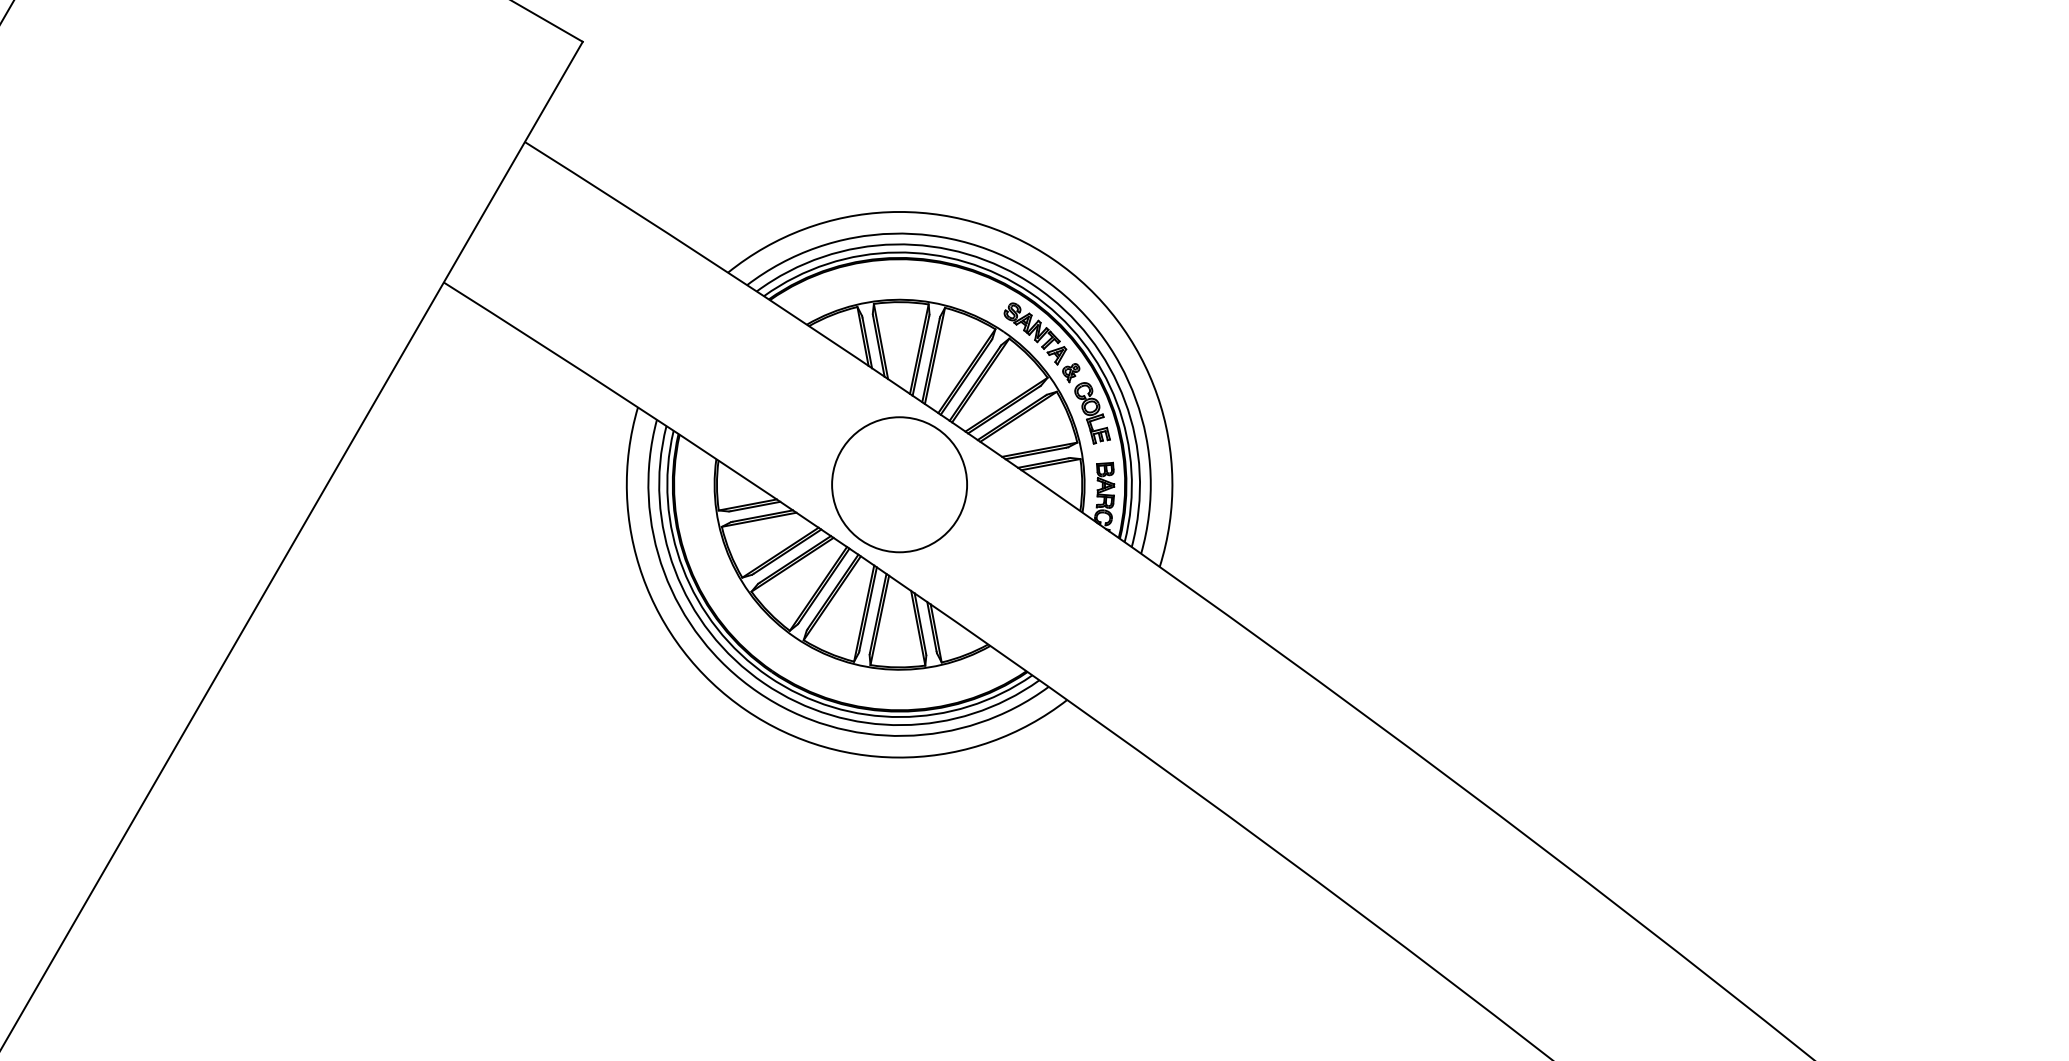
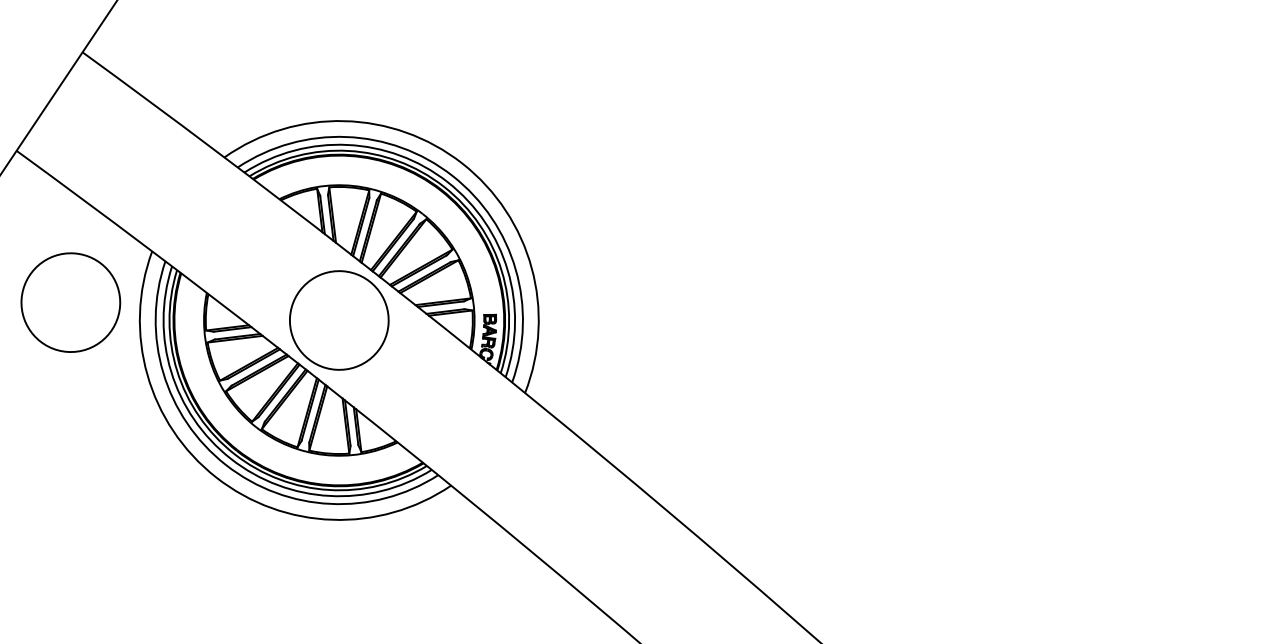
part: (1056, 373) -> (459, 246), removed
circle: (531, 484) -> (70, 302), added

